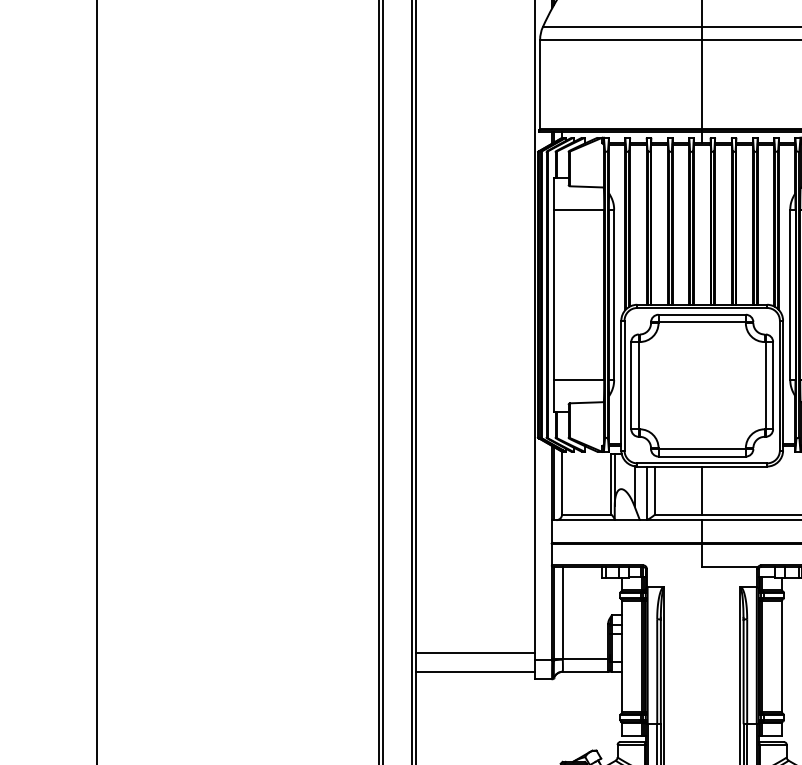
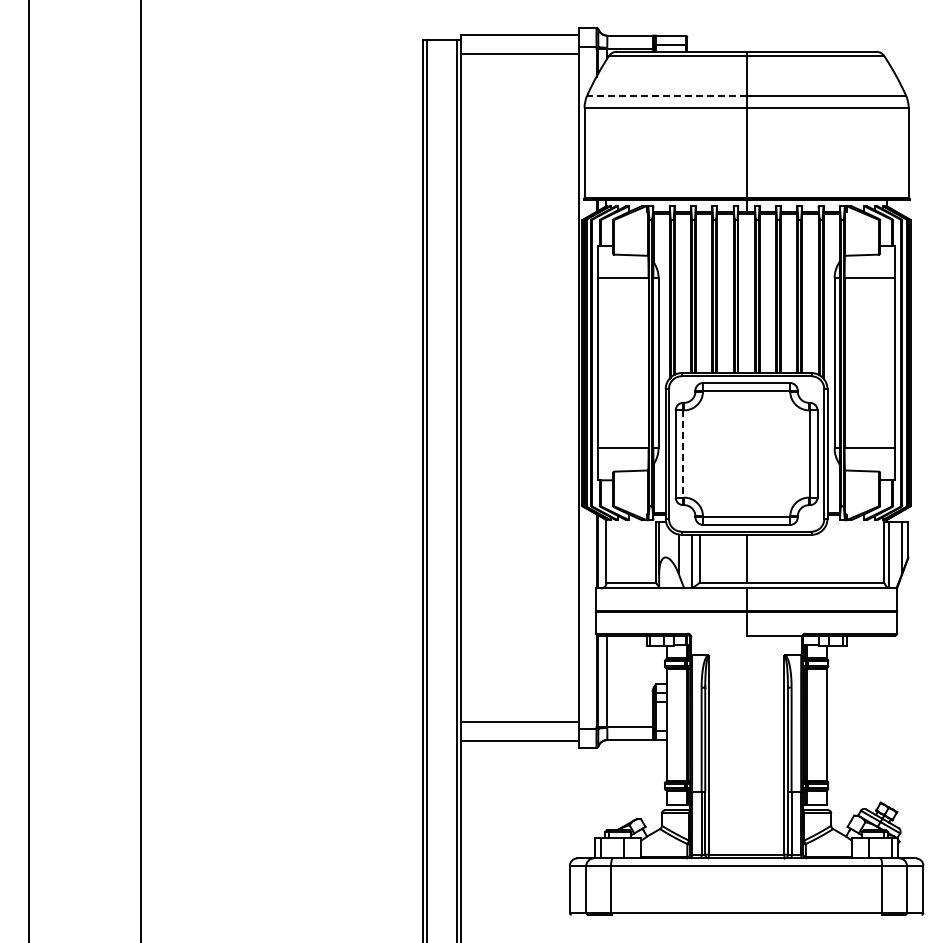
line: (622, 27) -> (666, 95), solid -> dashed
line: (639, 385) -> (683, 453), solid -> dashed

